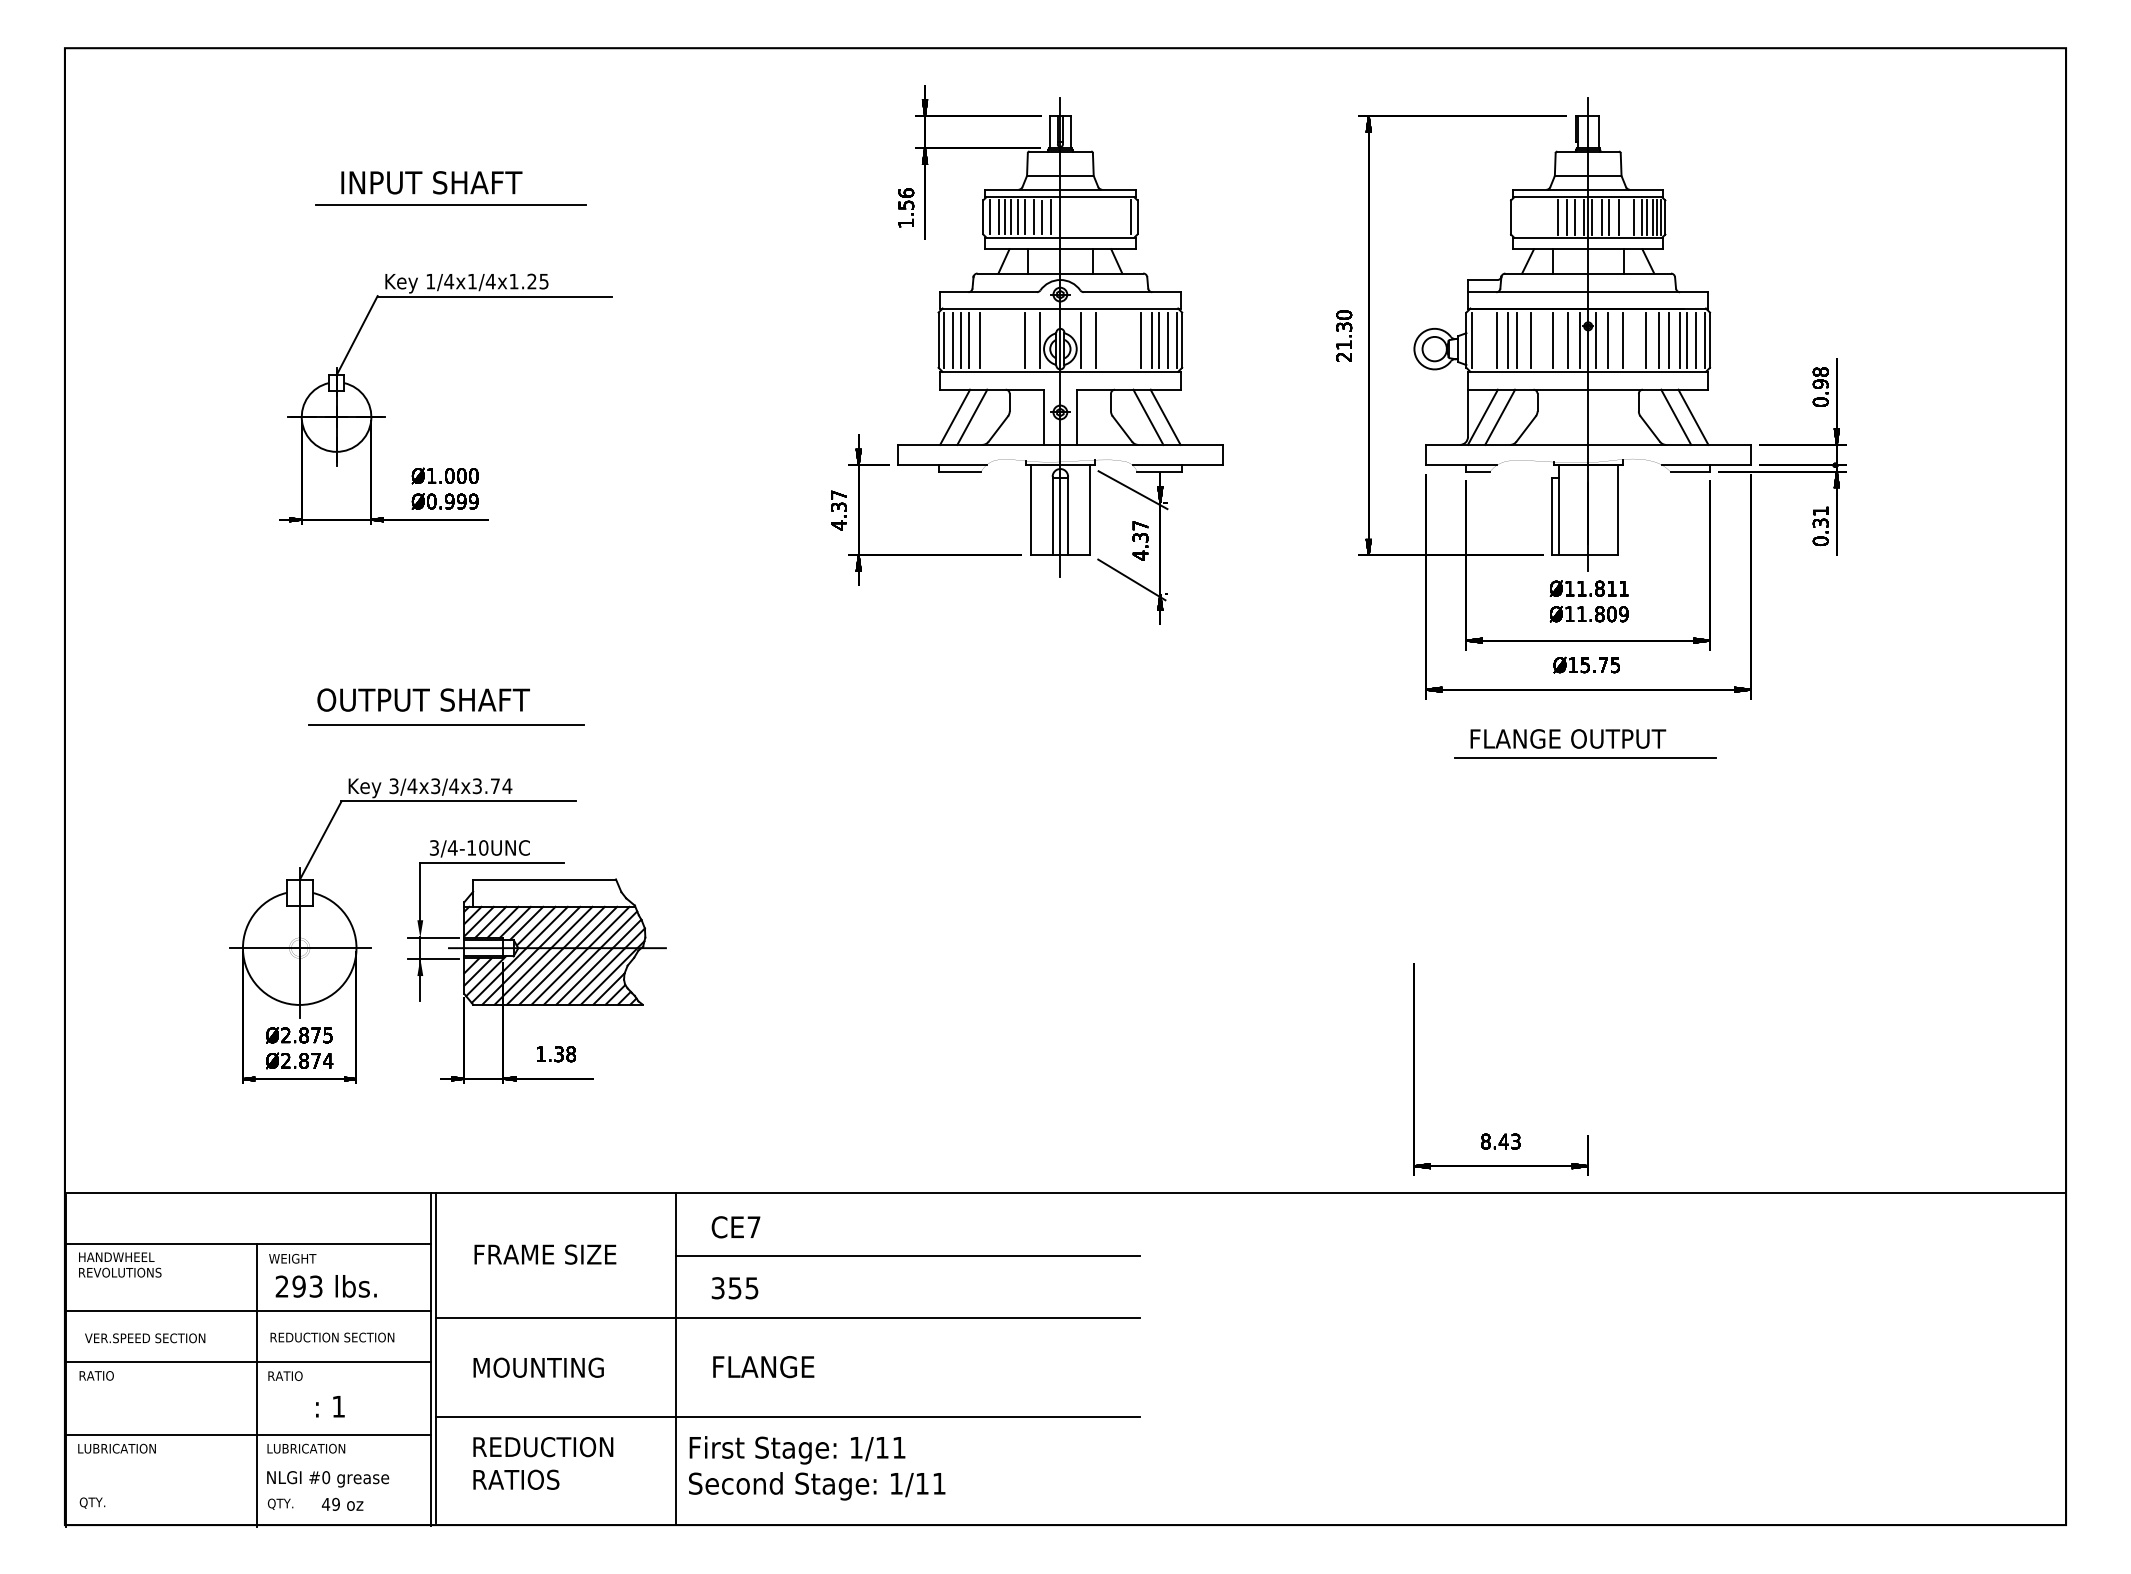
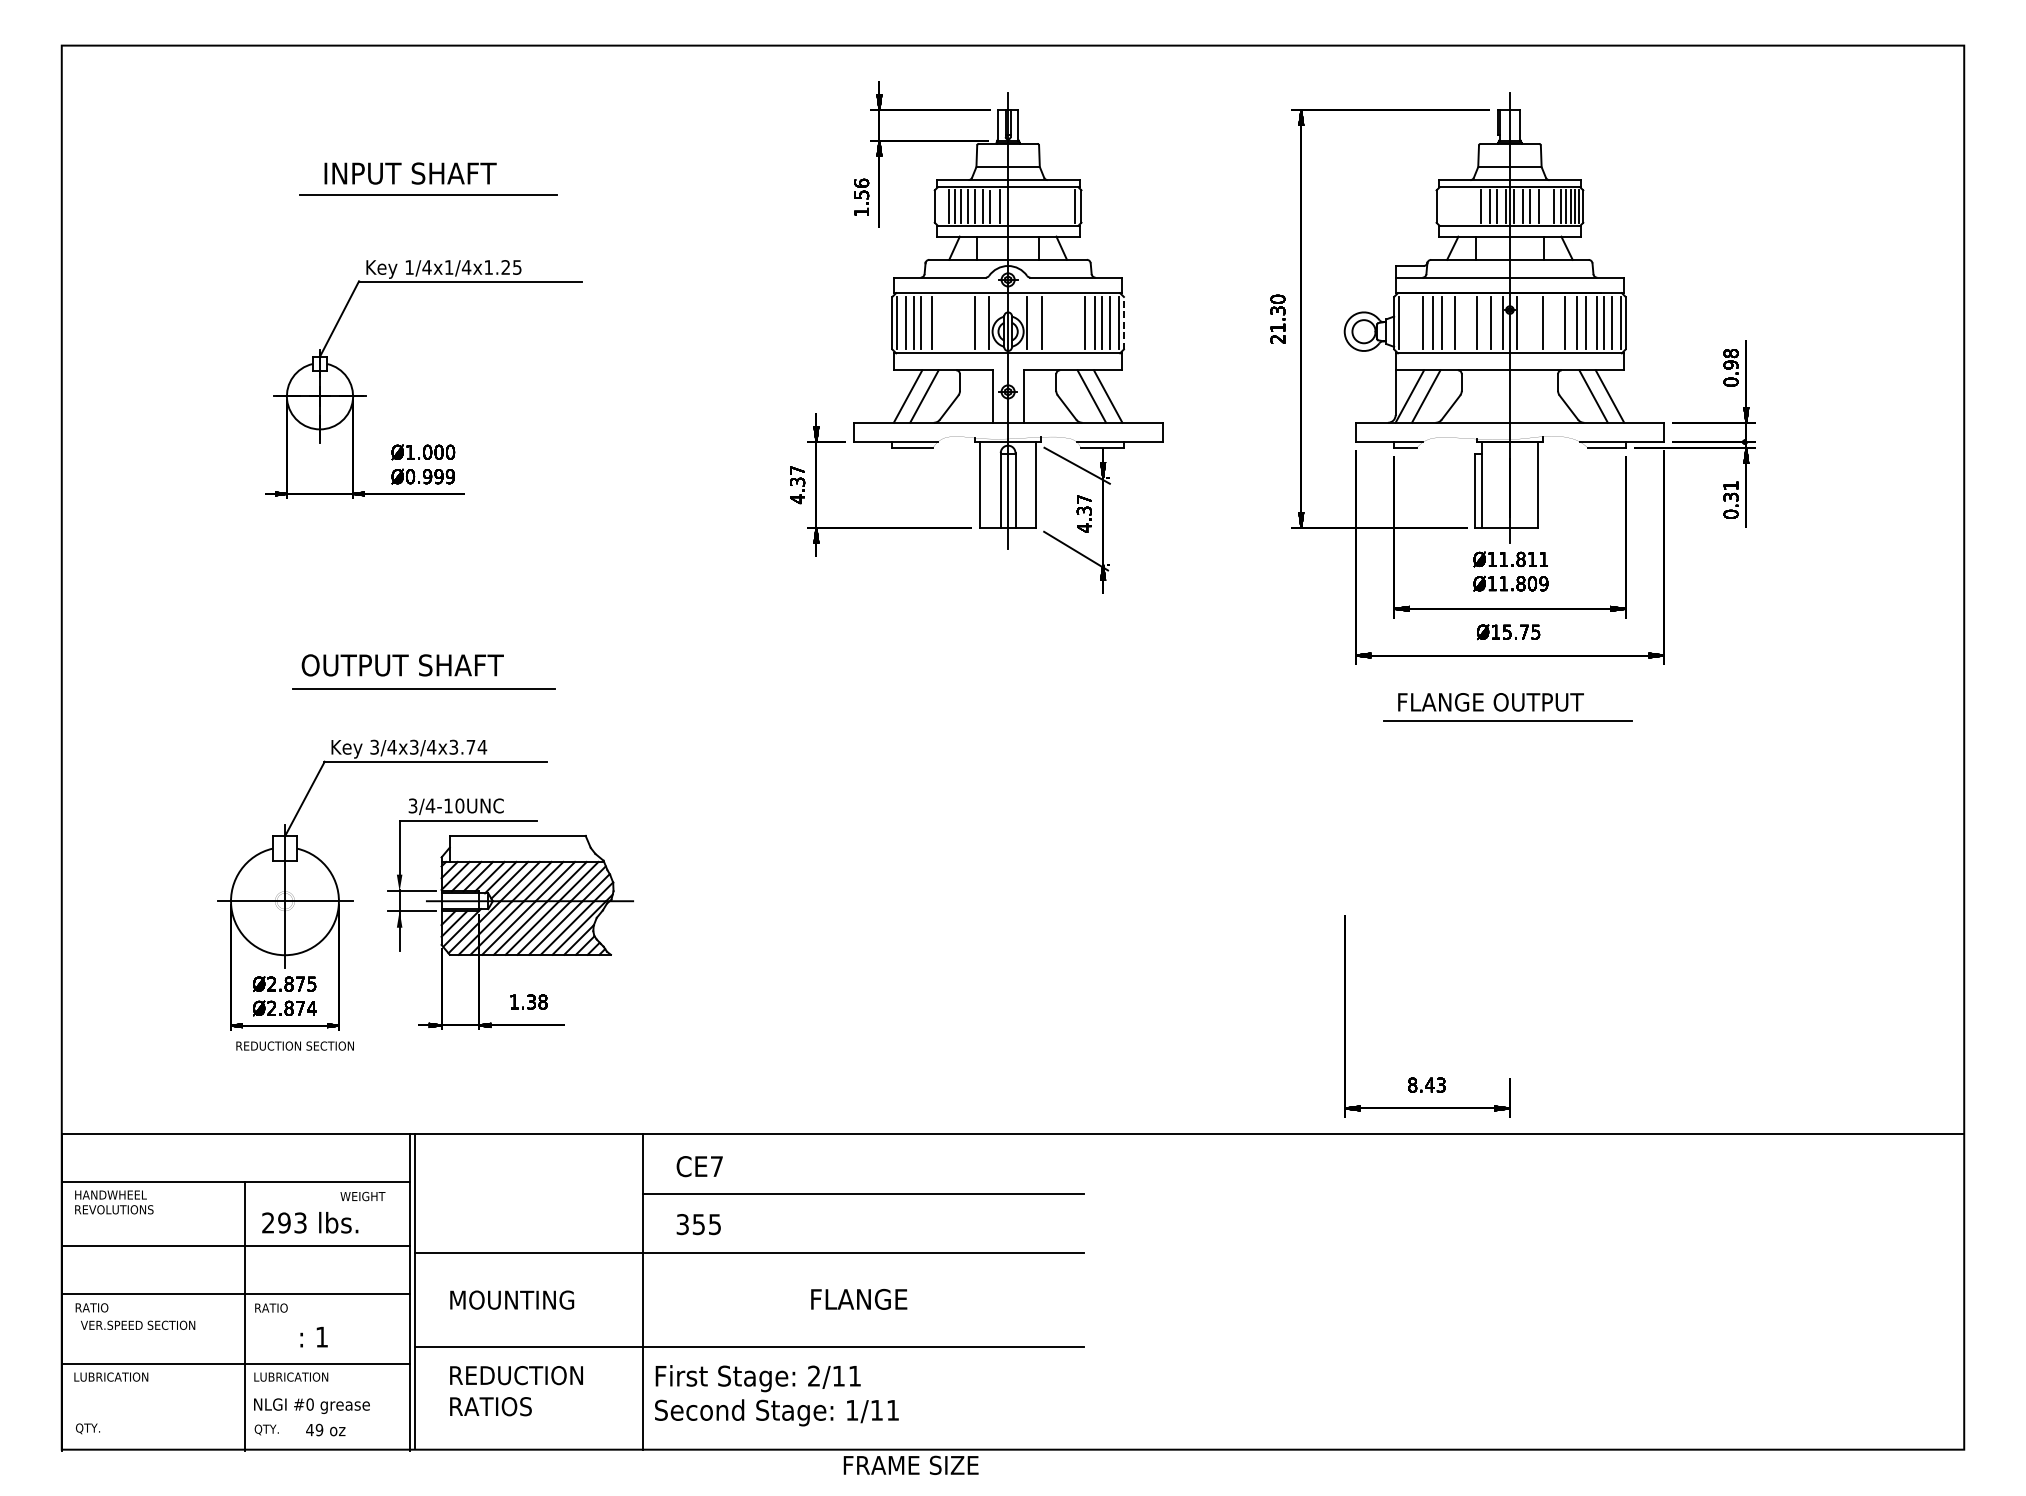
line: (989, 217) -> (940, 206), removed
line: (1608, 339) -> (1529, 322), removed
line: (1182, 340) -> (1124, 323), solid -> dashed
text: (545, 1254) -> (911, 1465), moved
text: (292, 1258) -> (362, 1196), moved
text: (332, 1337) -> (295, 1046), moved
text: (145, 1338) -> (138, 1325), moved
text: (763, 1367) -> (858, 1299), moved
text: (856, 1447) -> (814, 1375), 1/11 -> 2/11

